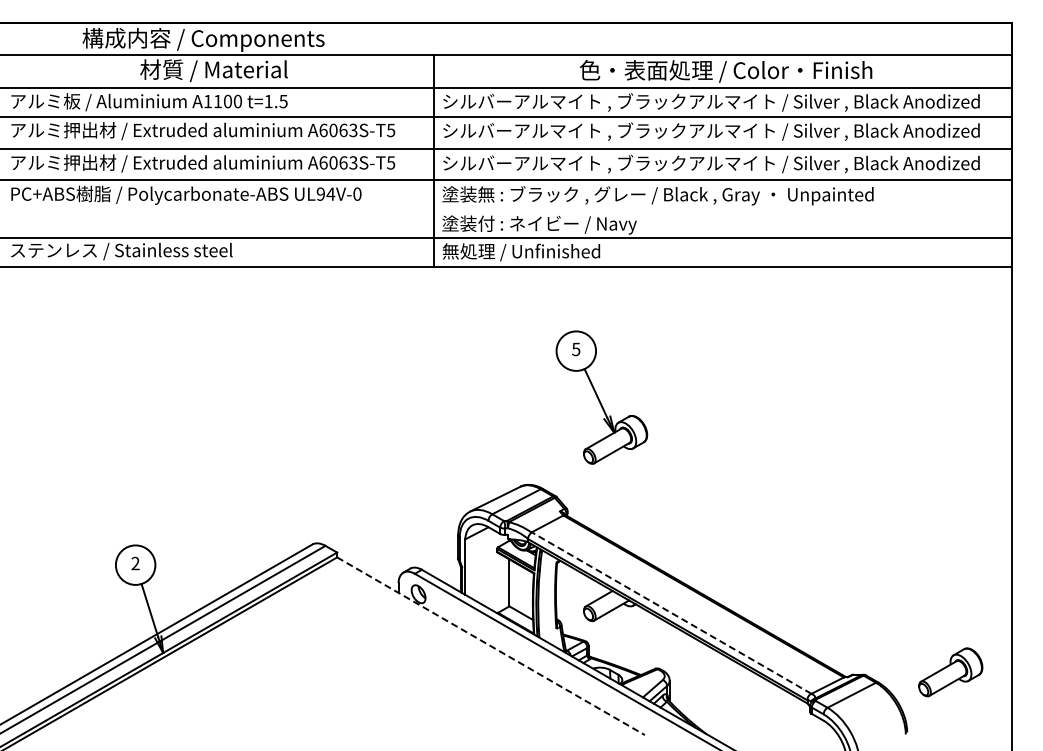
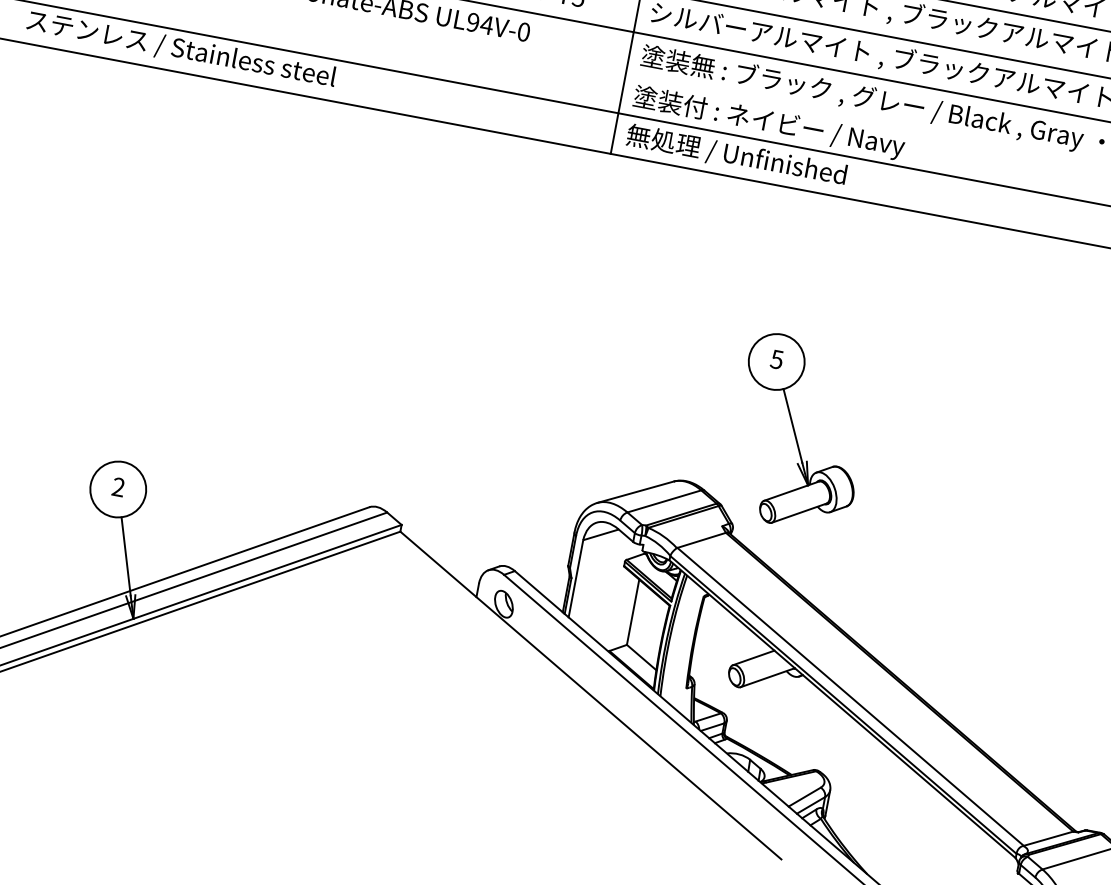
part: (601, 397) -> (799, 433), moved
line: (671, 612) -> (850, 696), dashed -> solid
line: (491, 646) -> (591, 696), dashed -> solid

